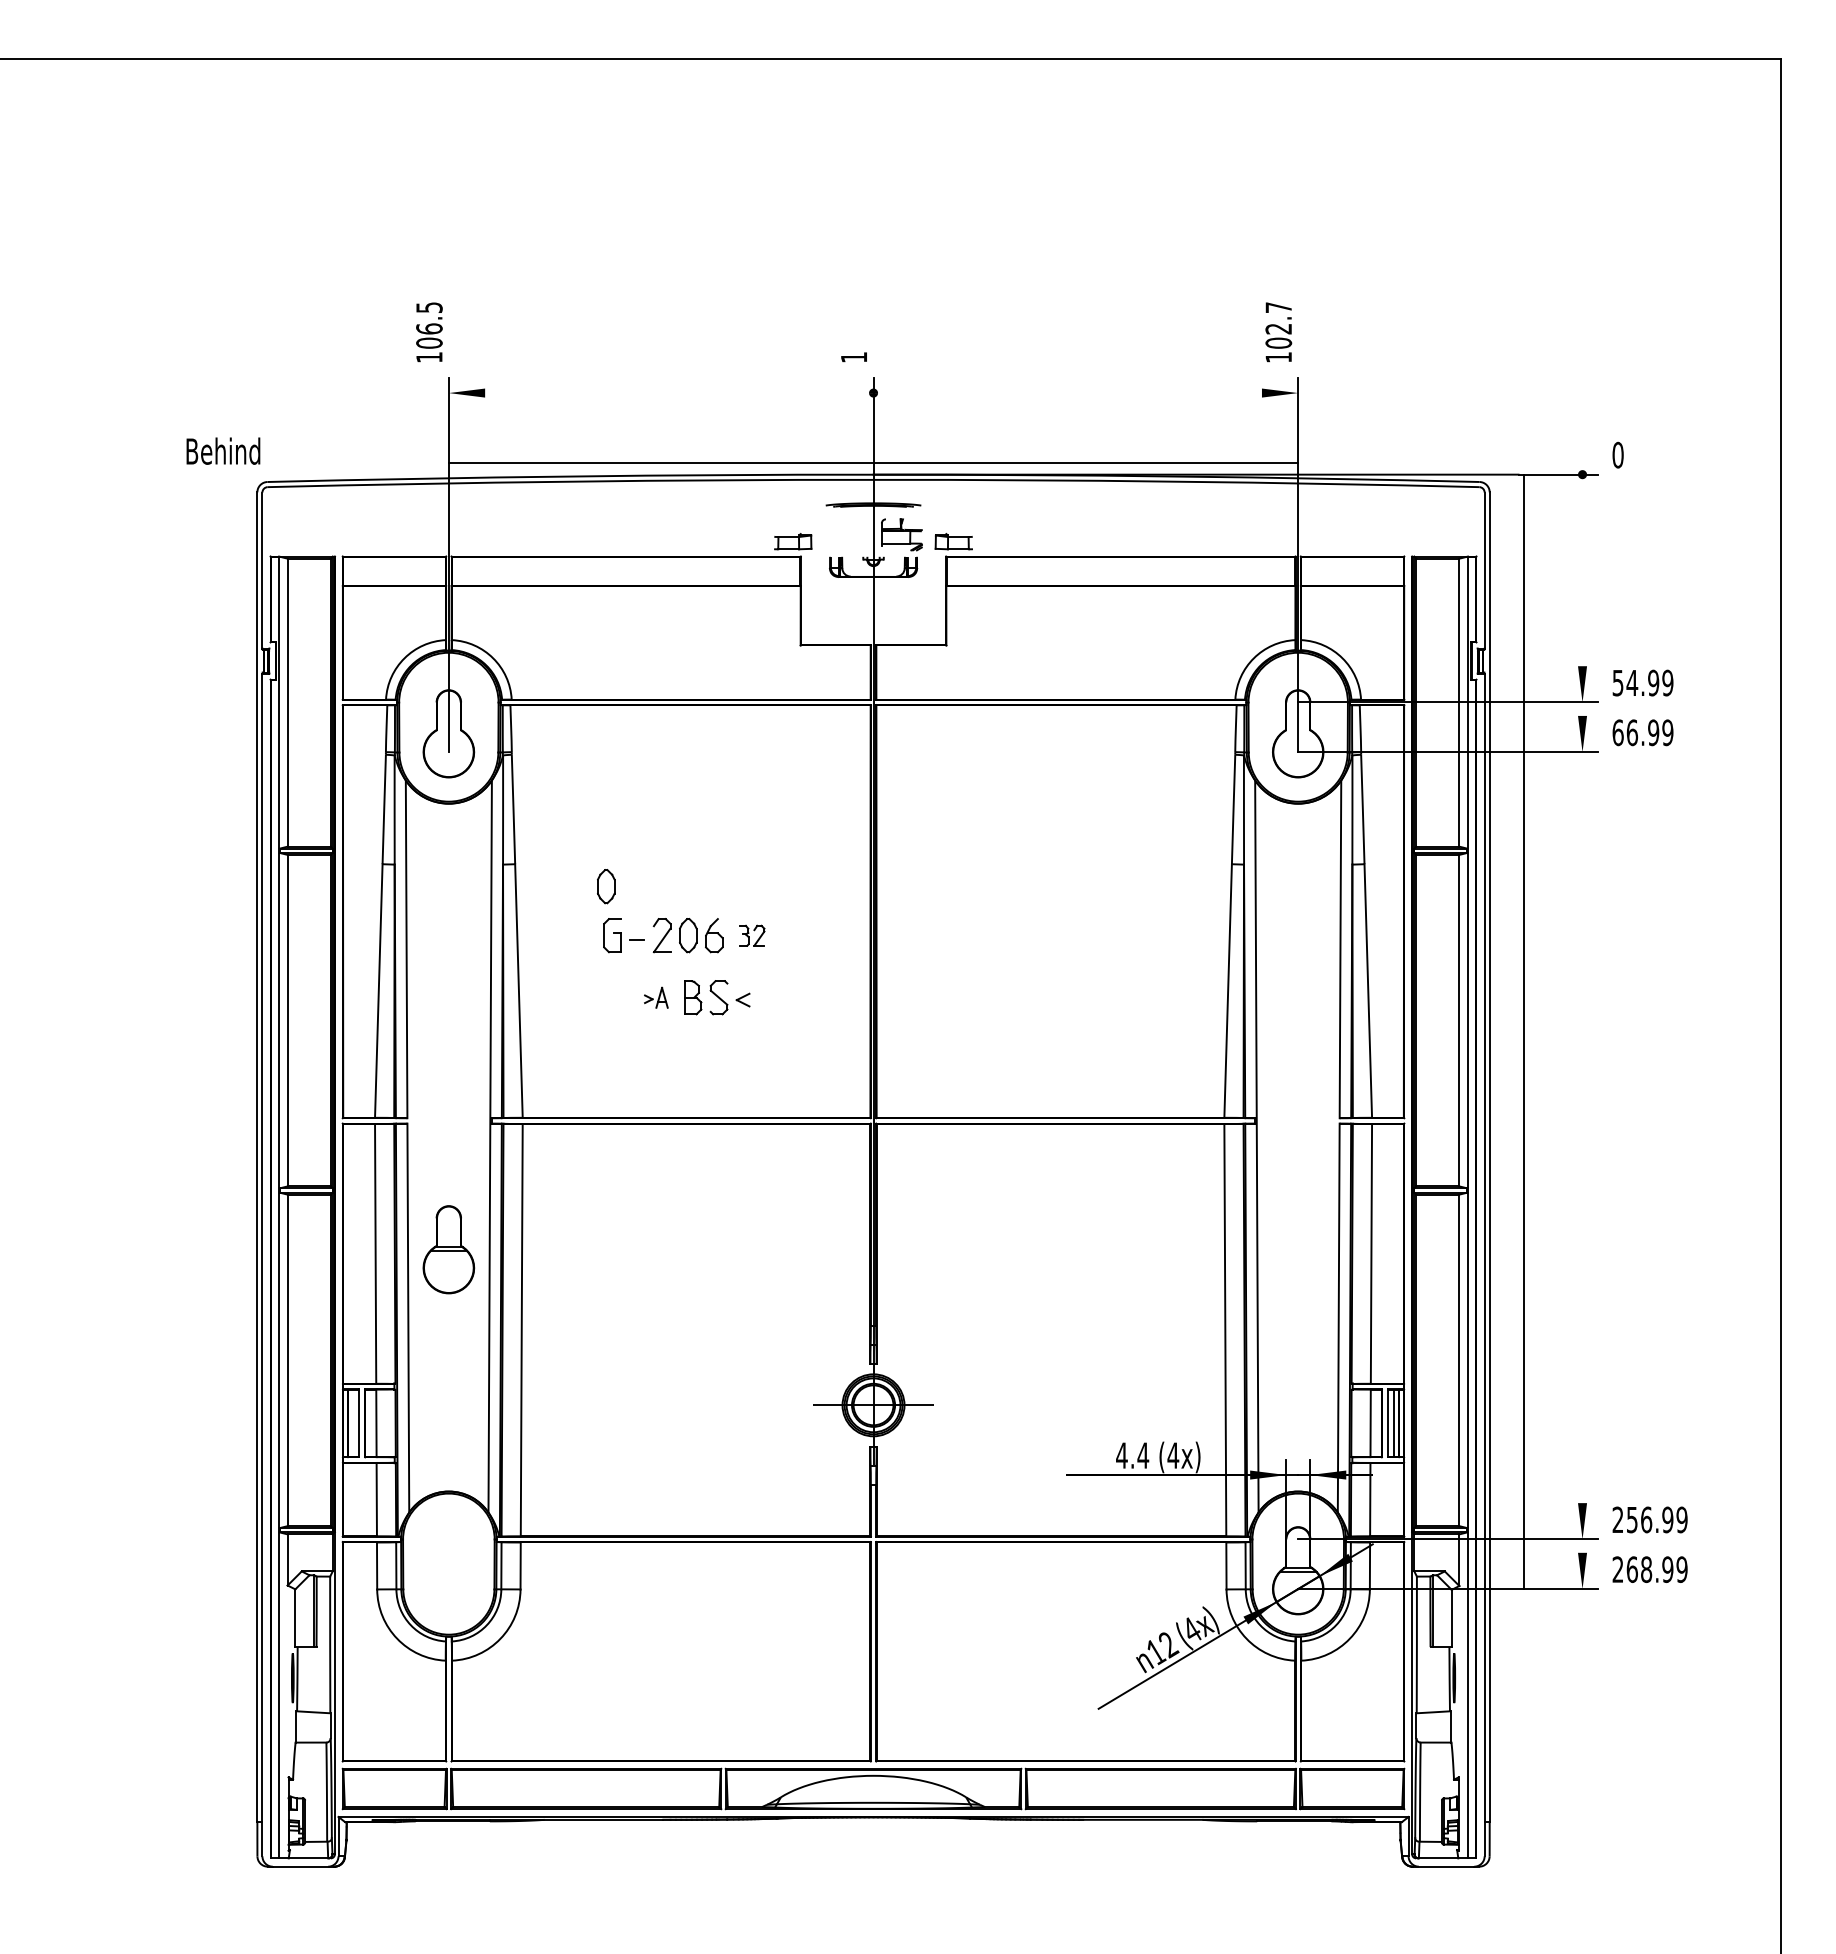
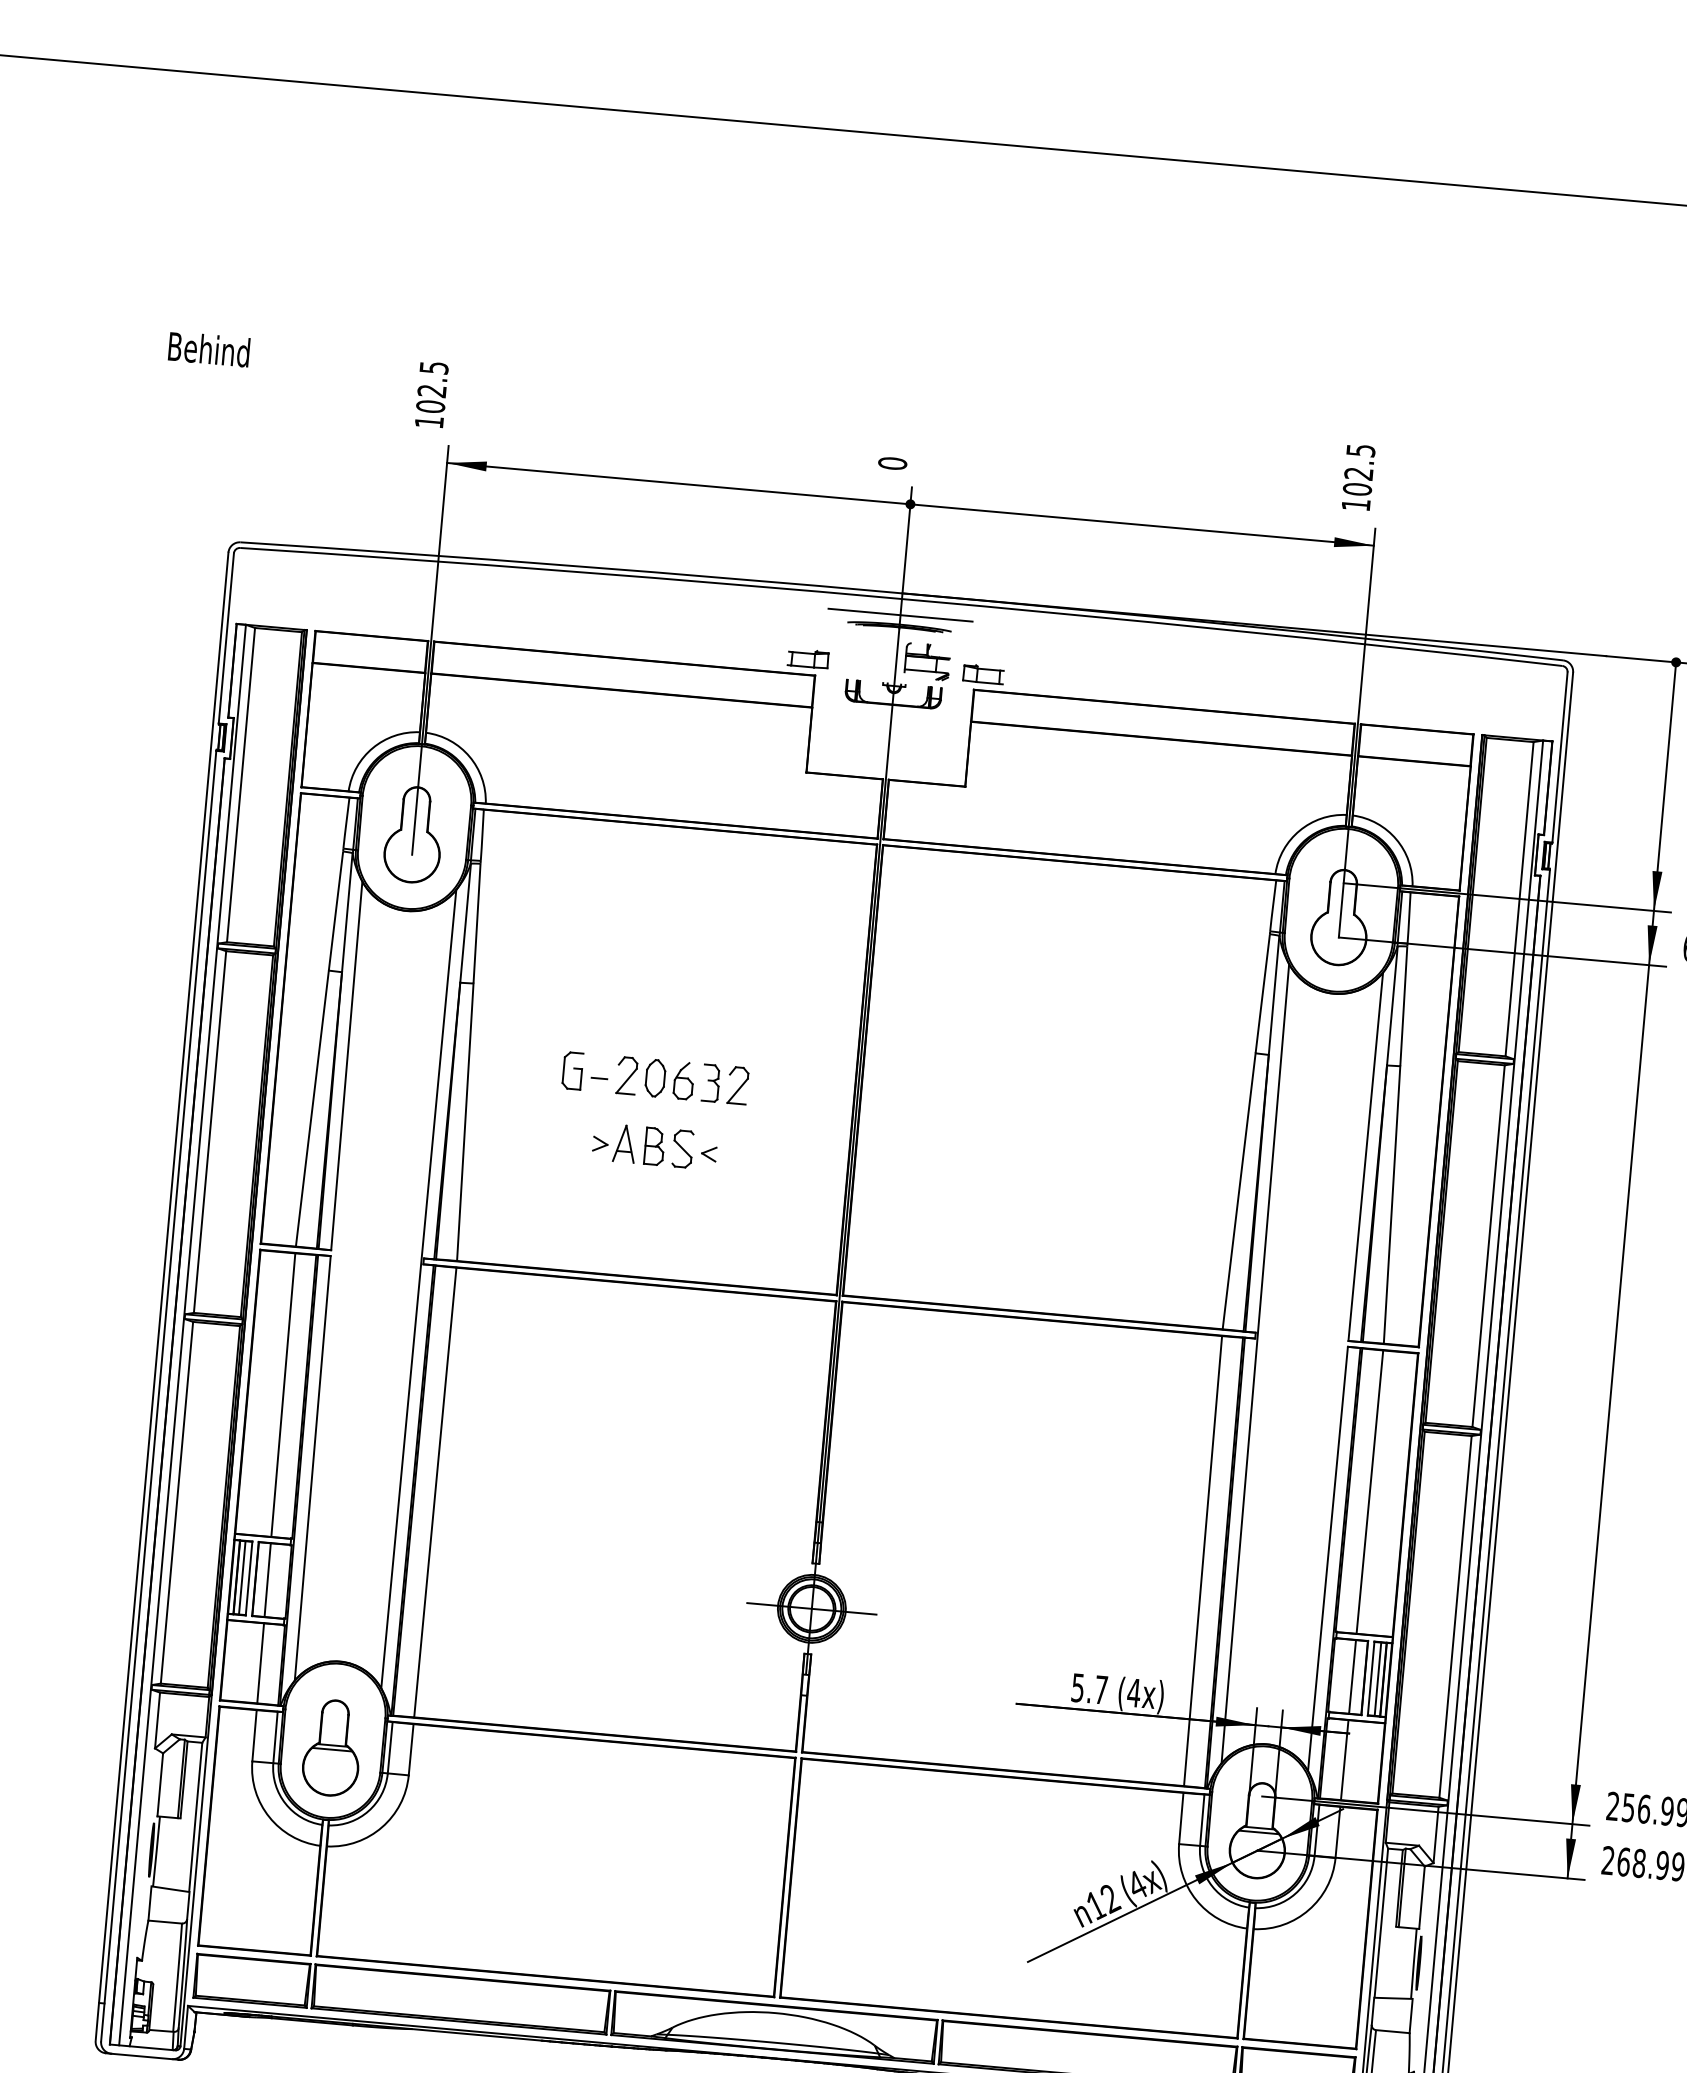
text: (1278, 307) -> (1360, 450), 102.7 -> 102.5
text: (429, 328) -> (432, 390), 106.5 -> 102.5
text: (853, 356) -> (892, 462), 1 -> 0
text: (223, 450) -> (209, 348), moved
line: (873, 463) -> (910, 504), moved
line: (873, 494) -> (900, 614), added
part: (606, 886) -> (571, 1016), removed
part: (752, 935) -> (725, 1084), size x1.67
part: (656, 997) -> (614, 1142), size x1.67
line: (1523, 1031) -> (1621, 1269), moved
part: (448, 1249) -> (332, 1747), moved
line: (353, 1422) -> (242, 1576), added
text: (1132, 1455) -> (1089, 1688), 4.4 -> 5.7

